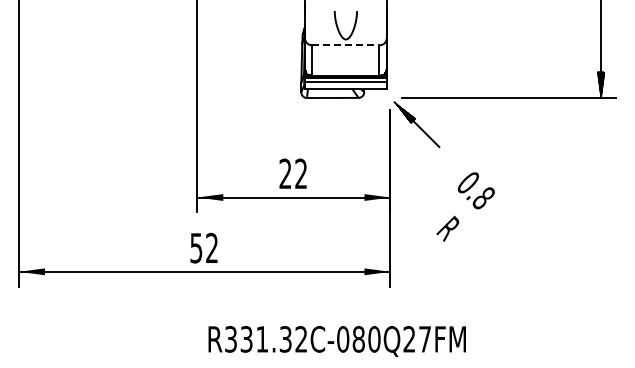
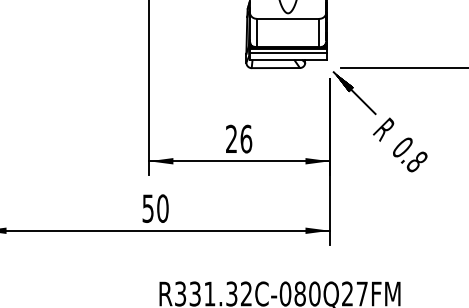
line: (346, 45) -> (288, 18), dashed -> solid
text: (301, 173) -> (246, 138), 22 -> 26
text: (447, 228) -> (383, 129), moved
text: (212, 247) -> (163, 208), 52 -> 50

